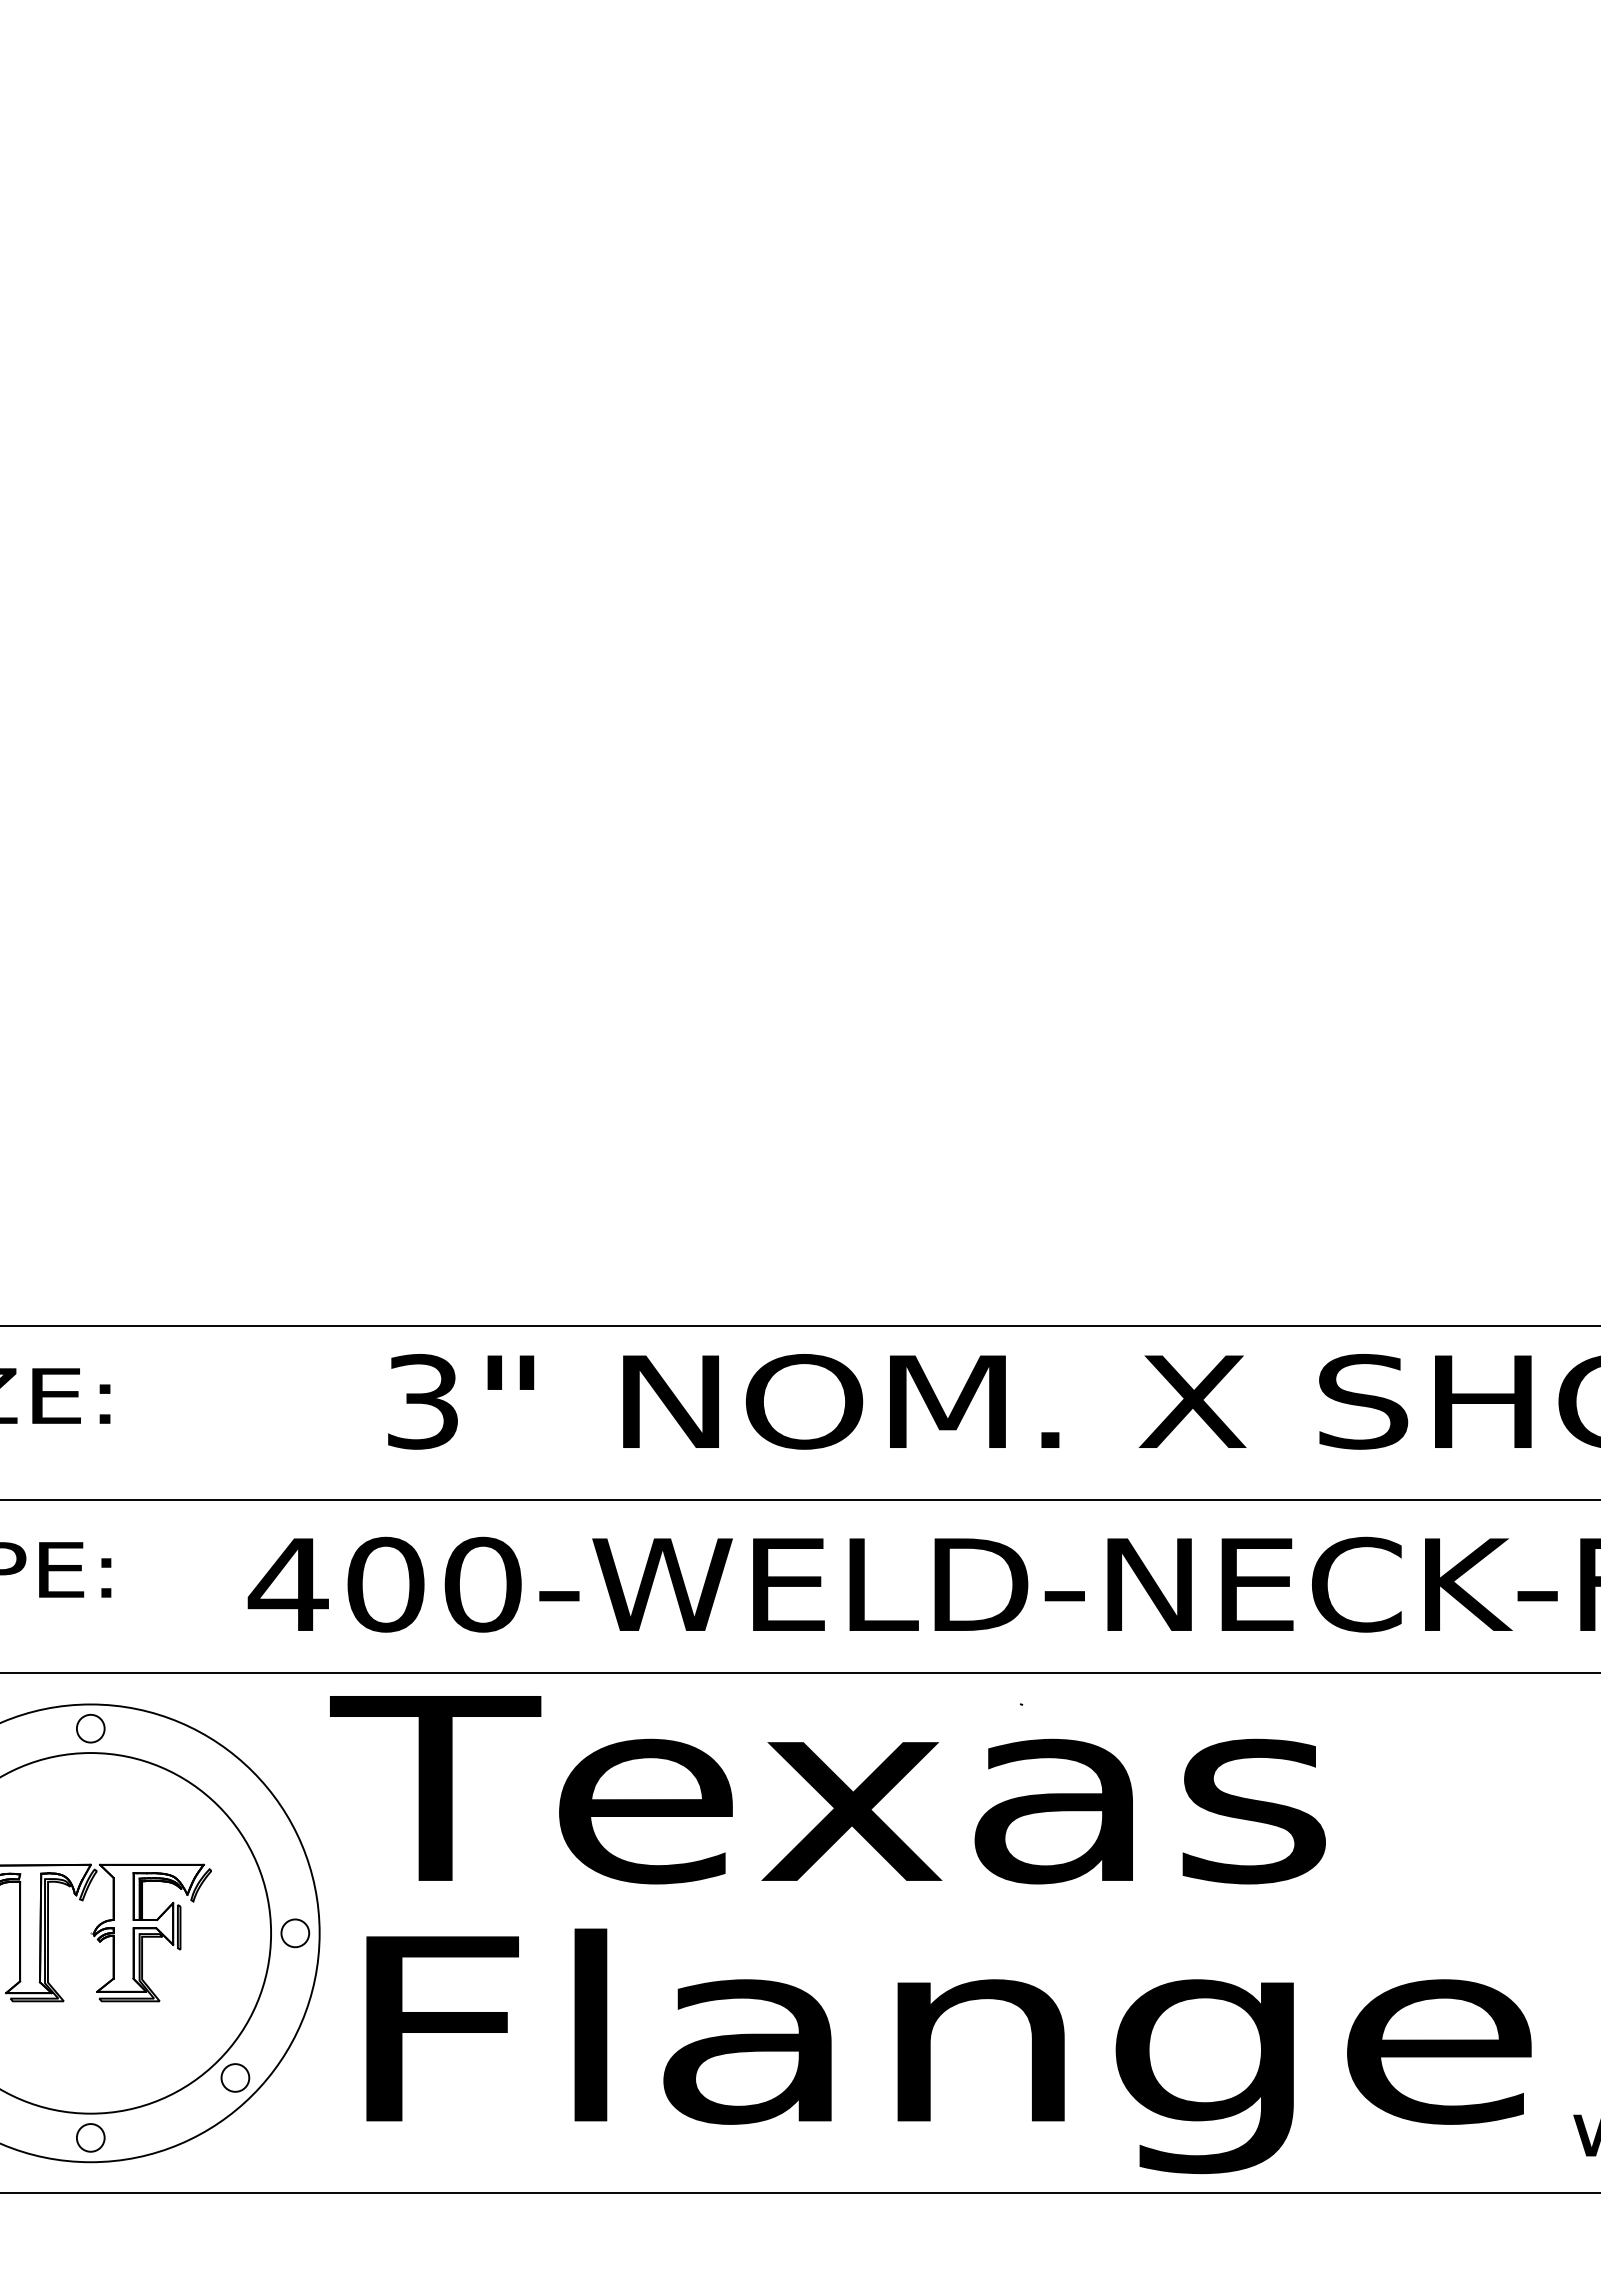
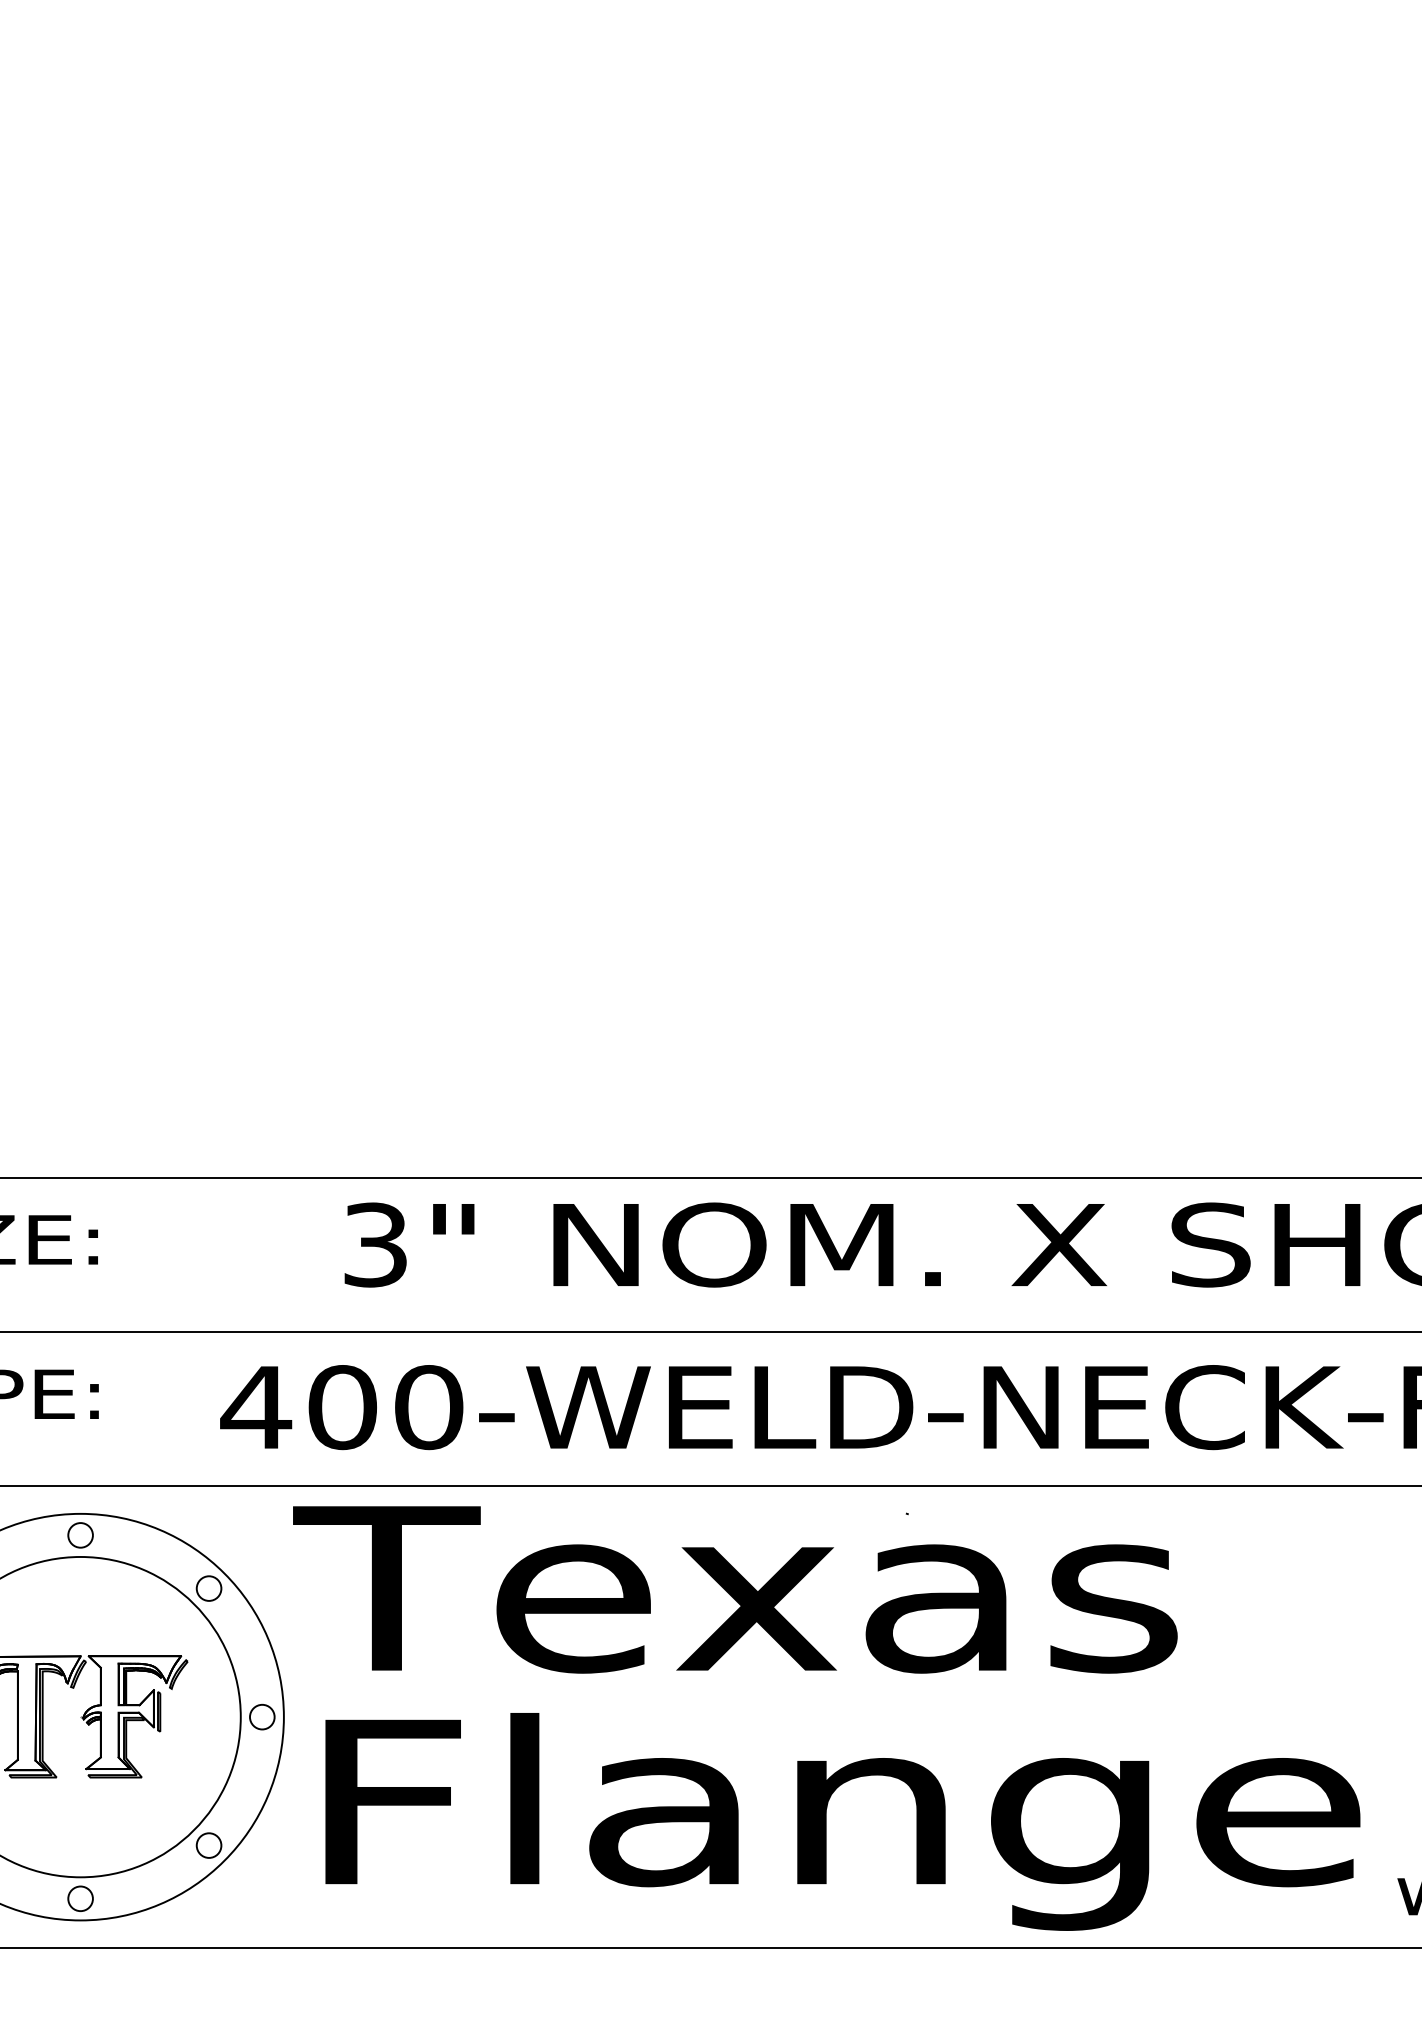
circle: (235, 1788) -> (209, 1588), added

